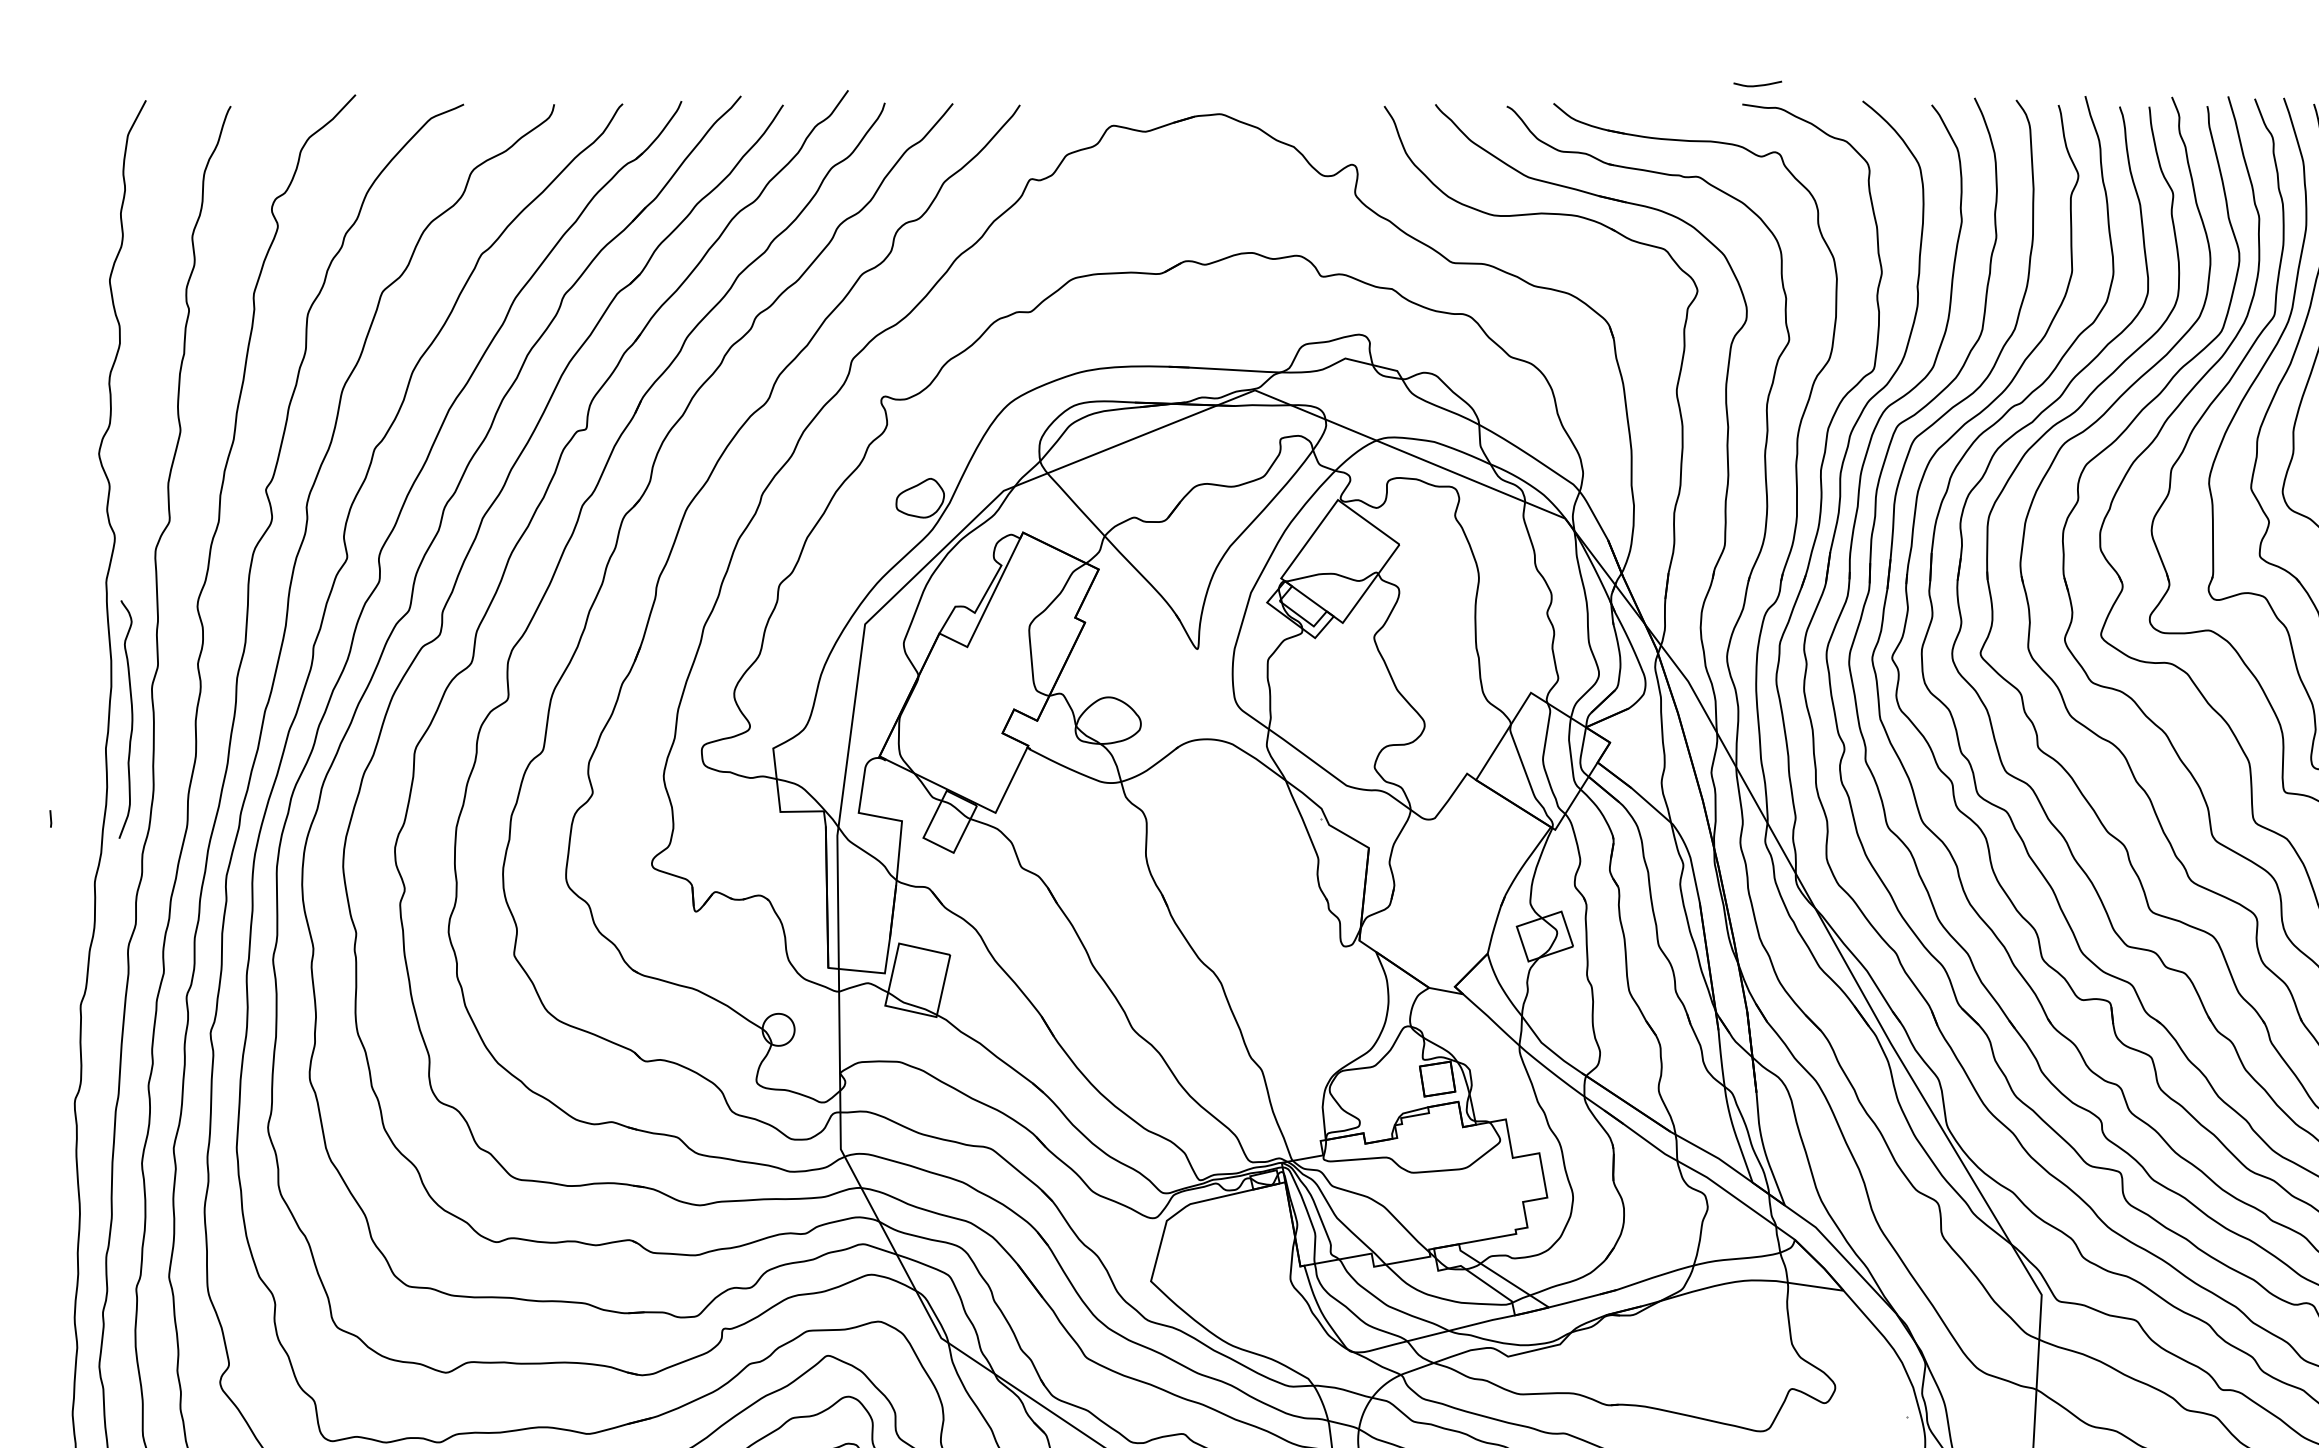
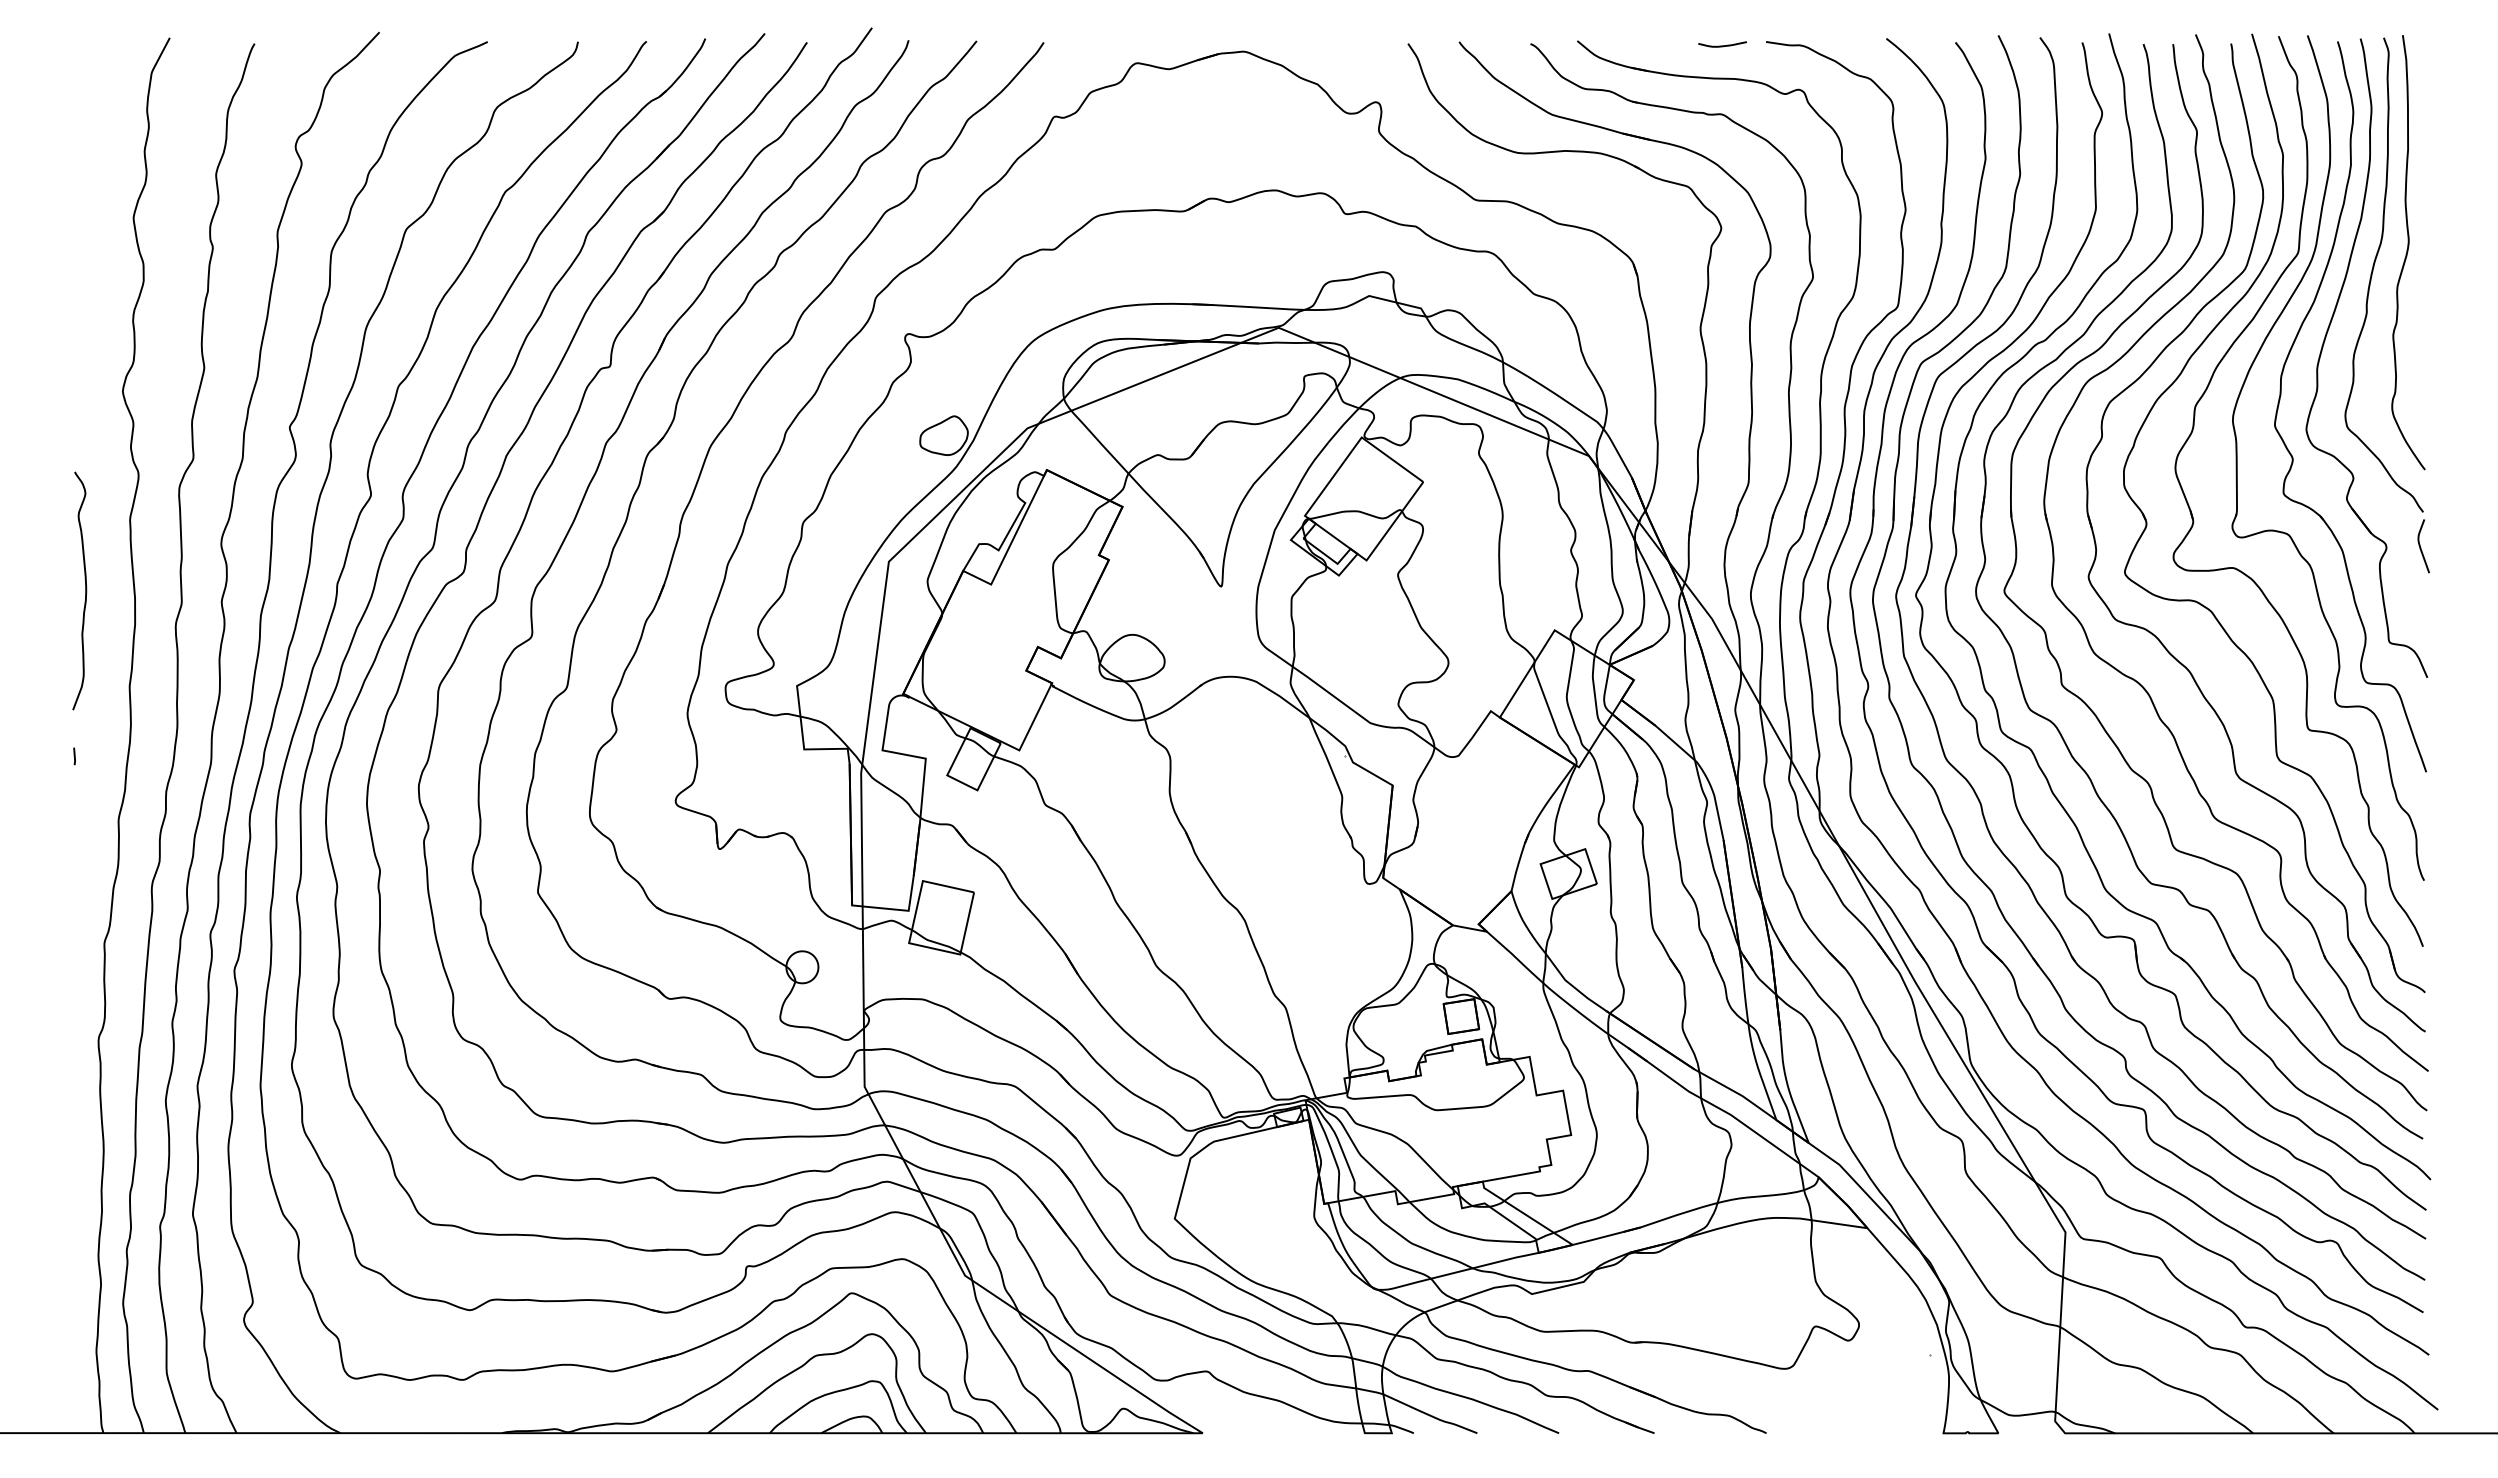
curve: (1757, 85) -> (1722, 45), moved
curve: (131, 719) -> (85, 590), moved

